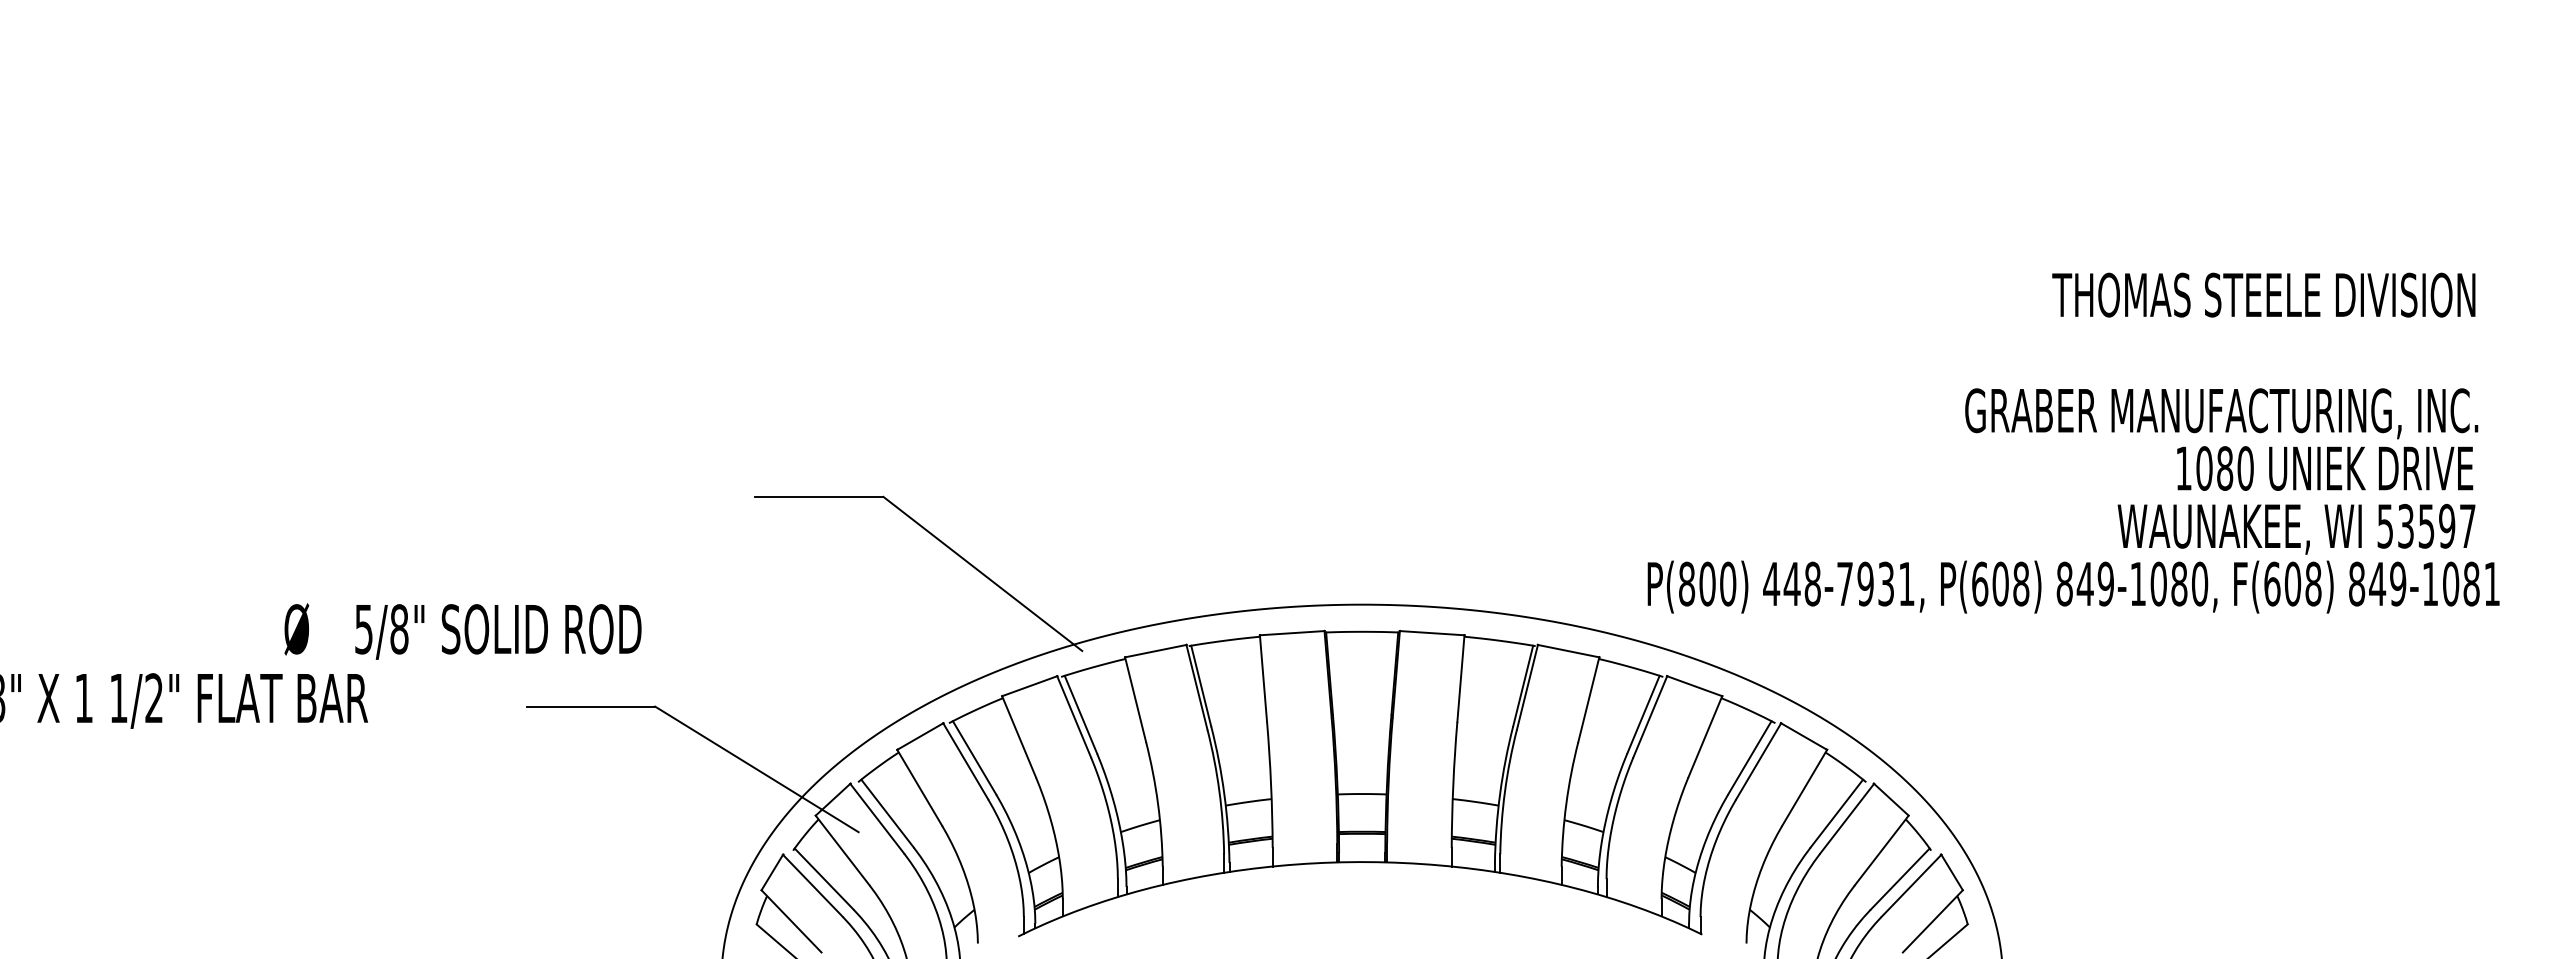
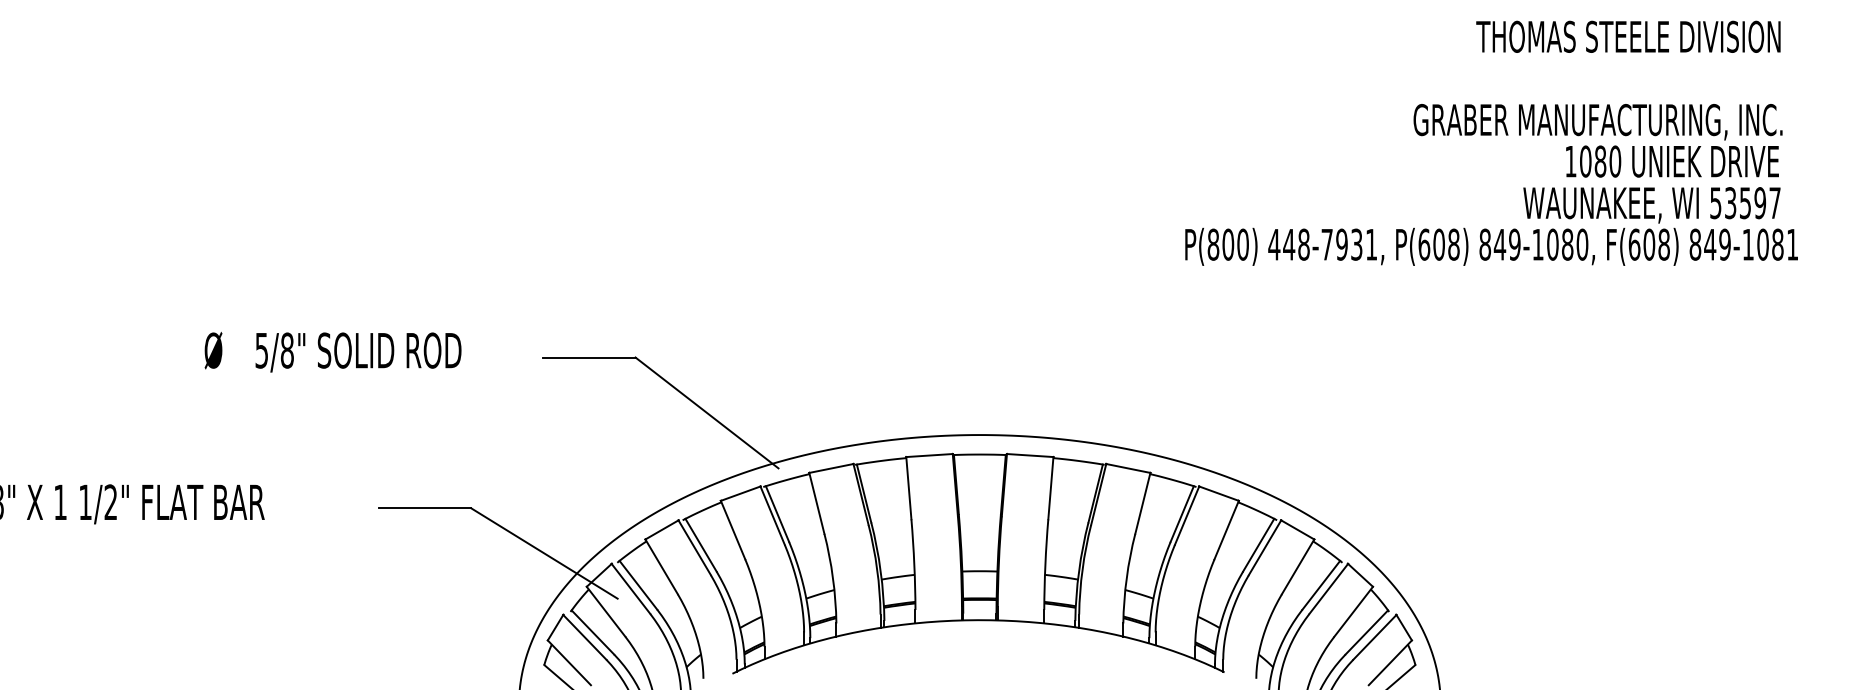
text: (2073, 442) -> (1491, 142), moved
text: (462, 631) -> (332, 352), moved

